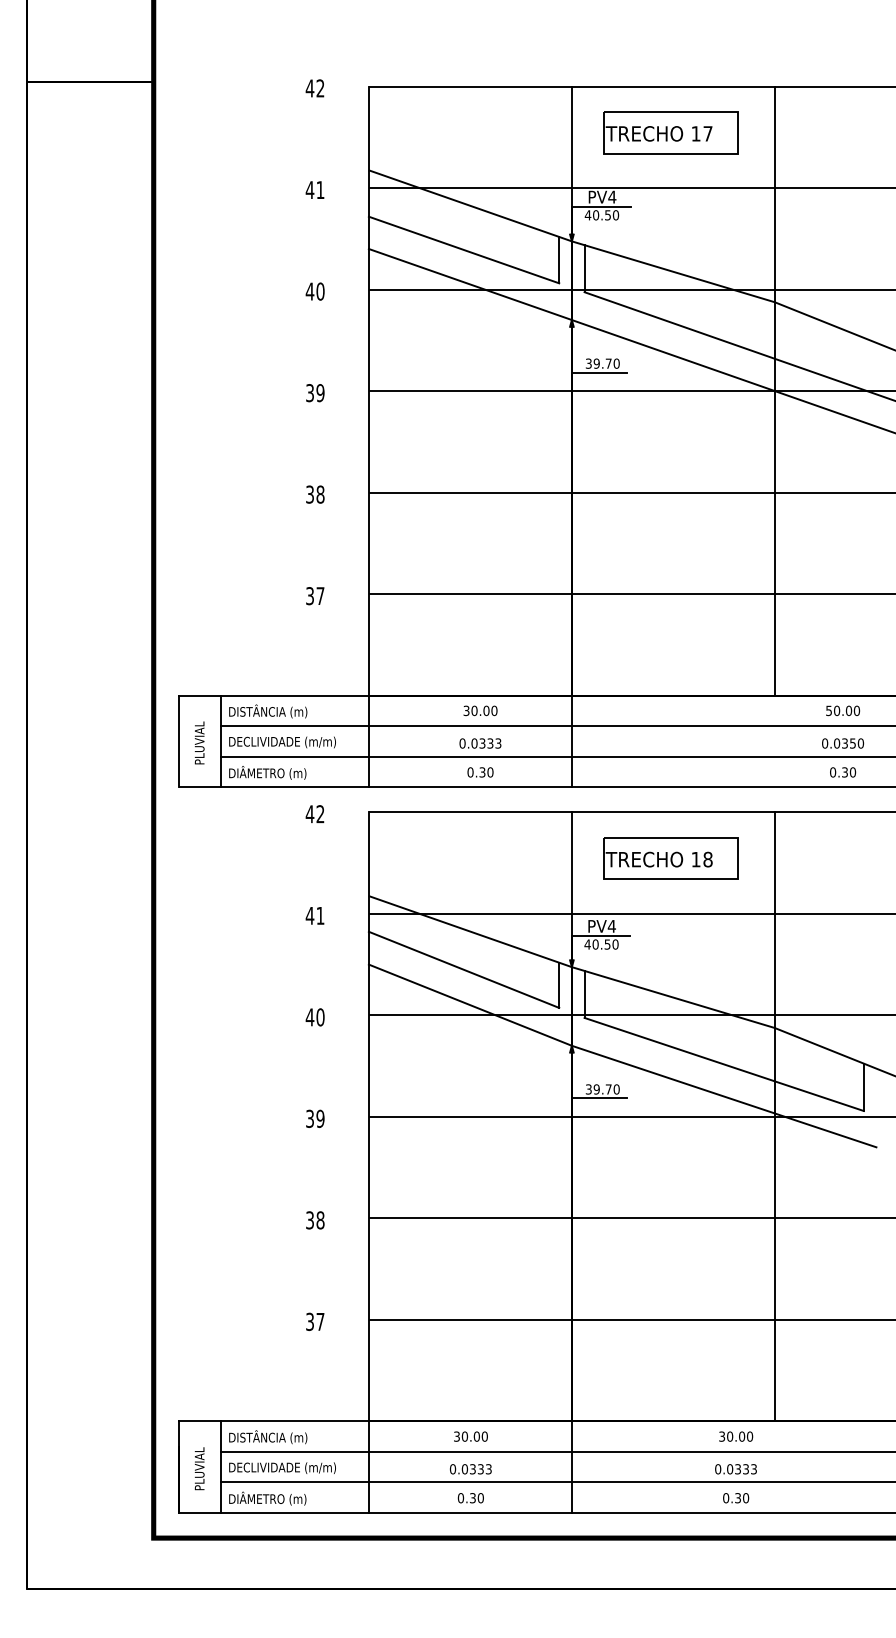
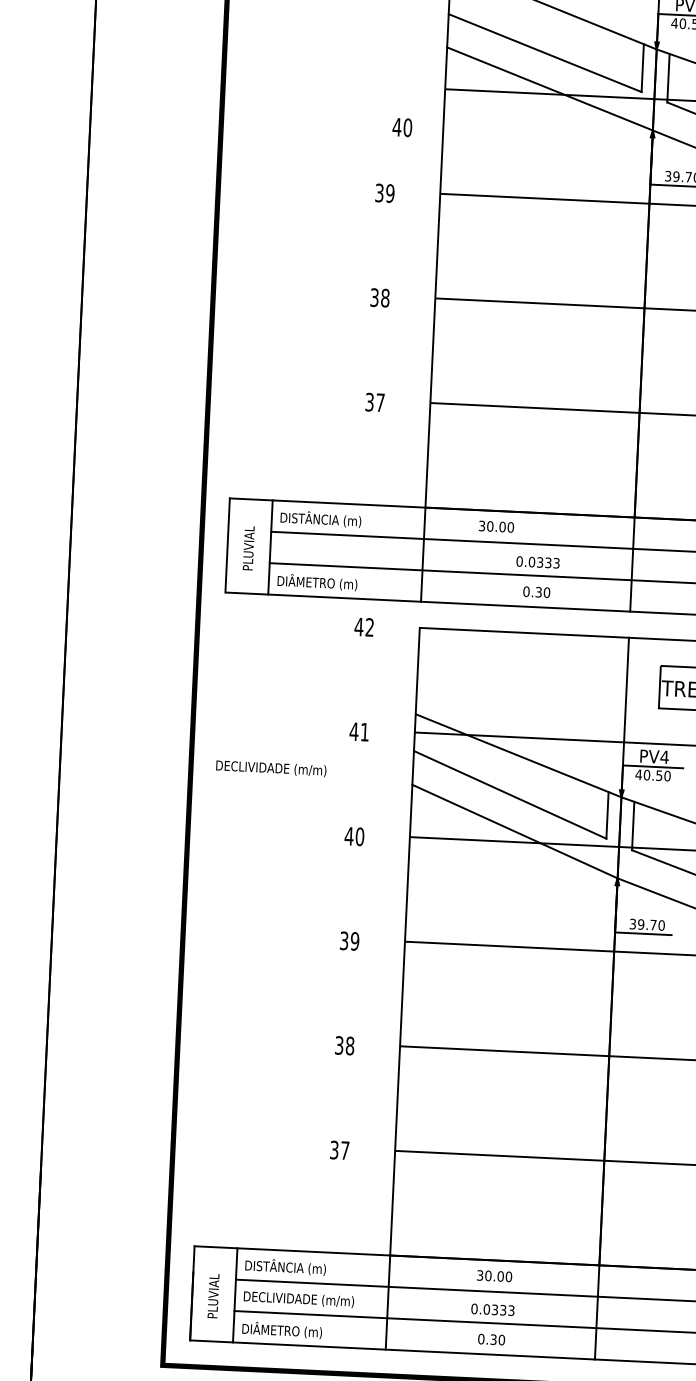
text: (314, 291) -> (401, 127), moved
text: (480, 710) -> (496, 526), moved
text: (282, 742) -> (271, 768), moved

